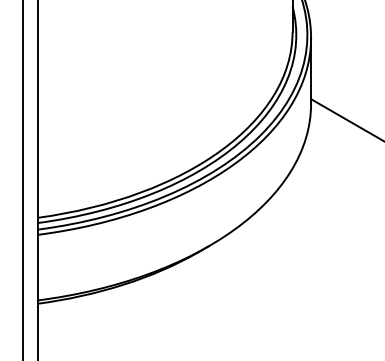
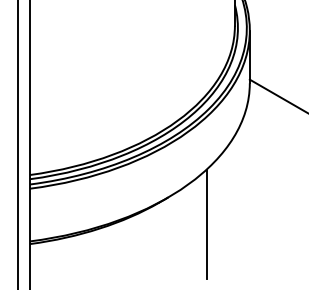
line: (257, 279) -> (206, 224), added

